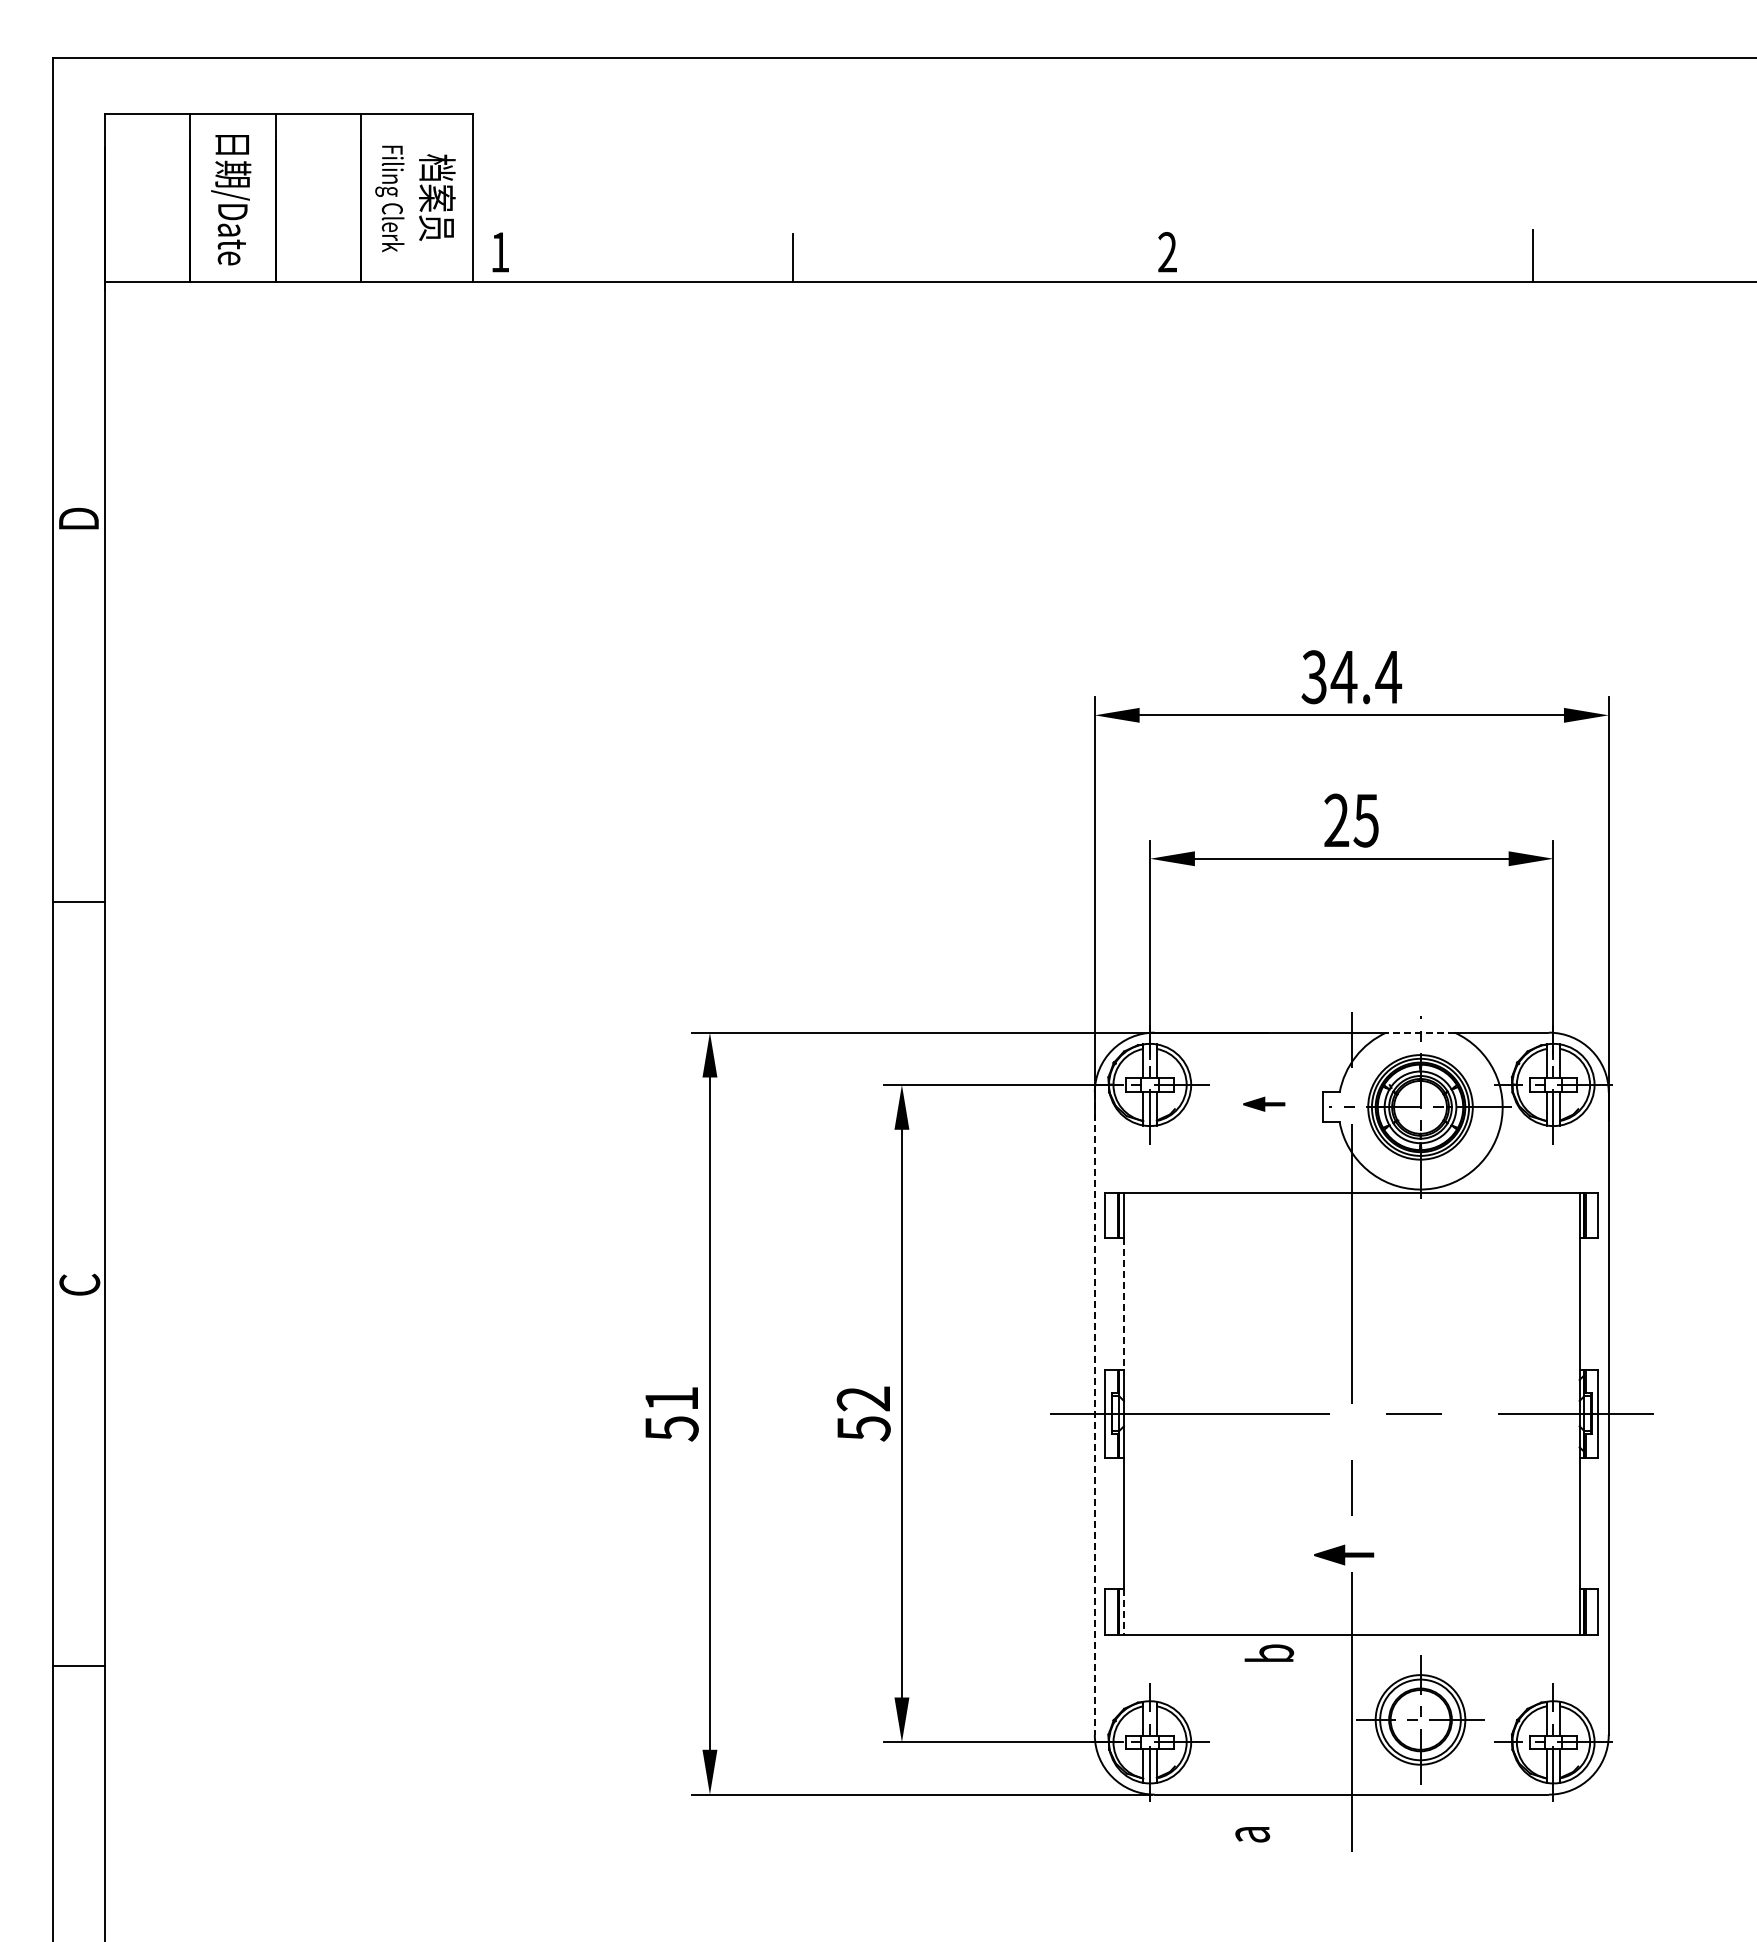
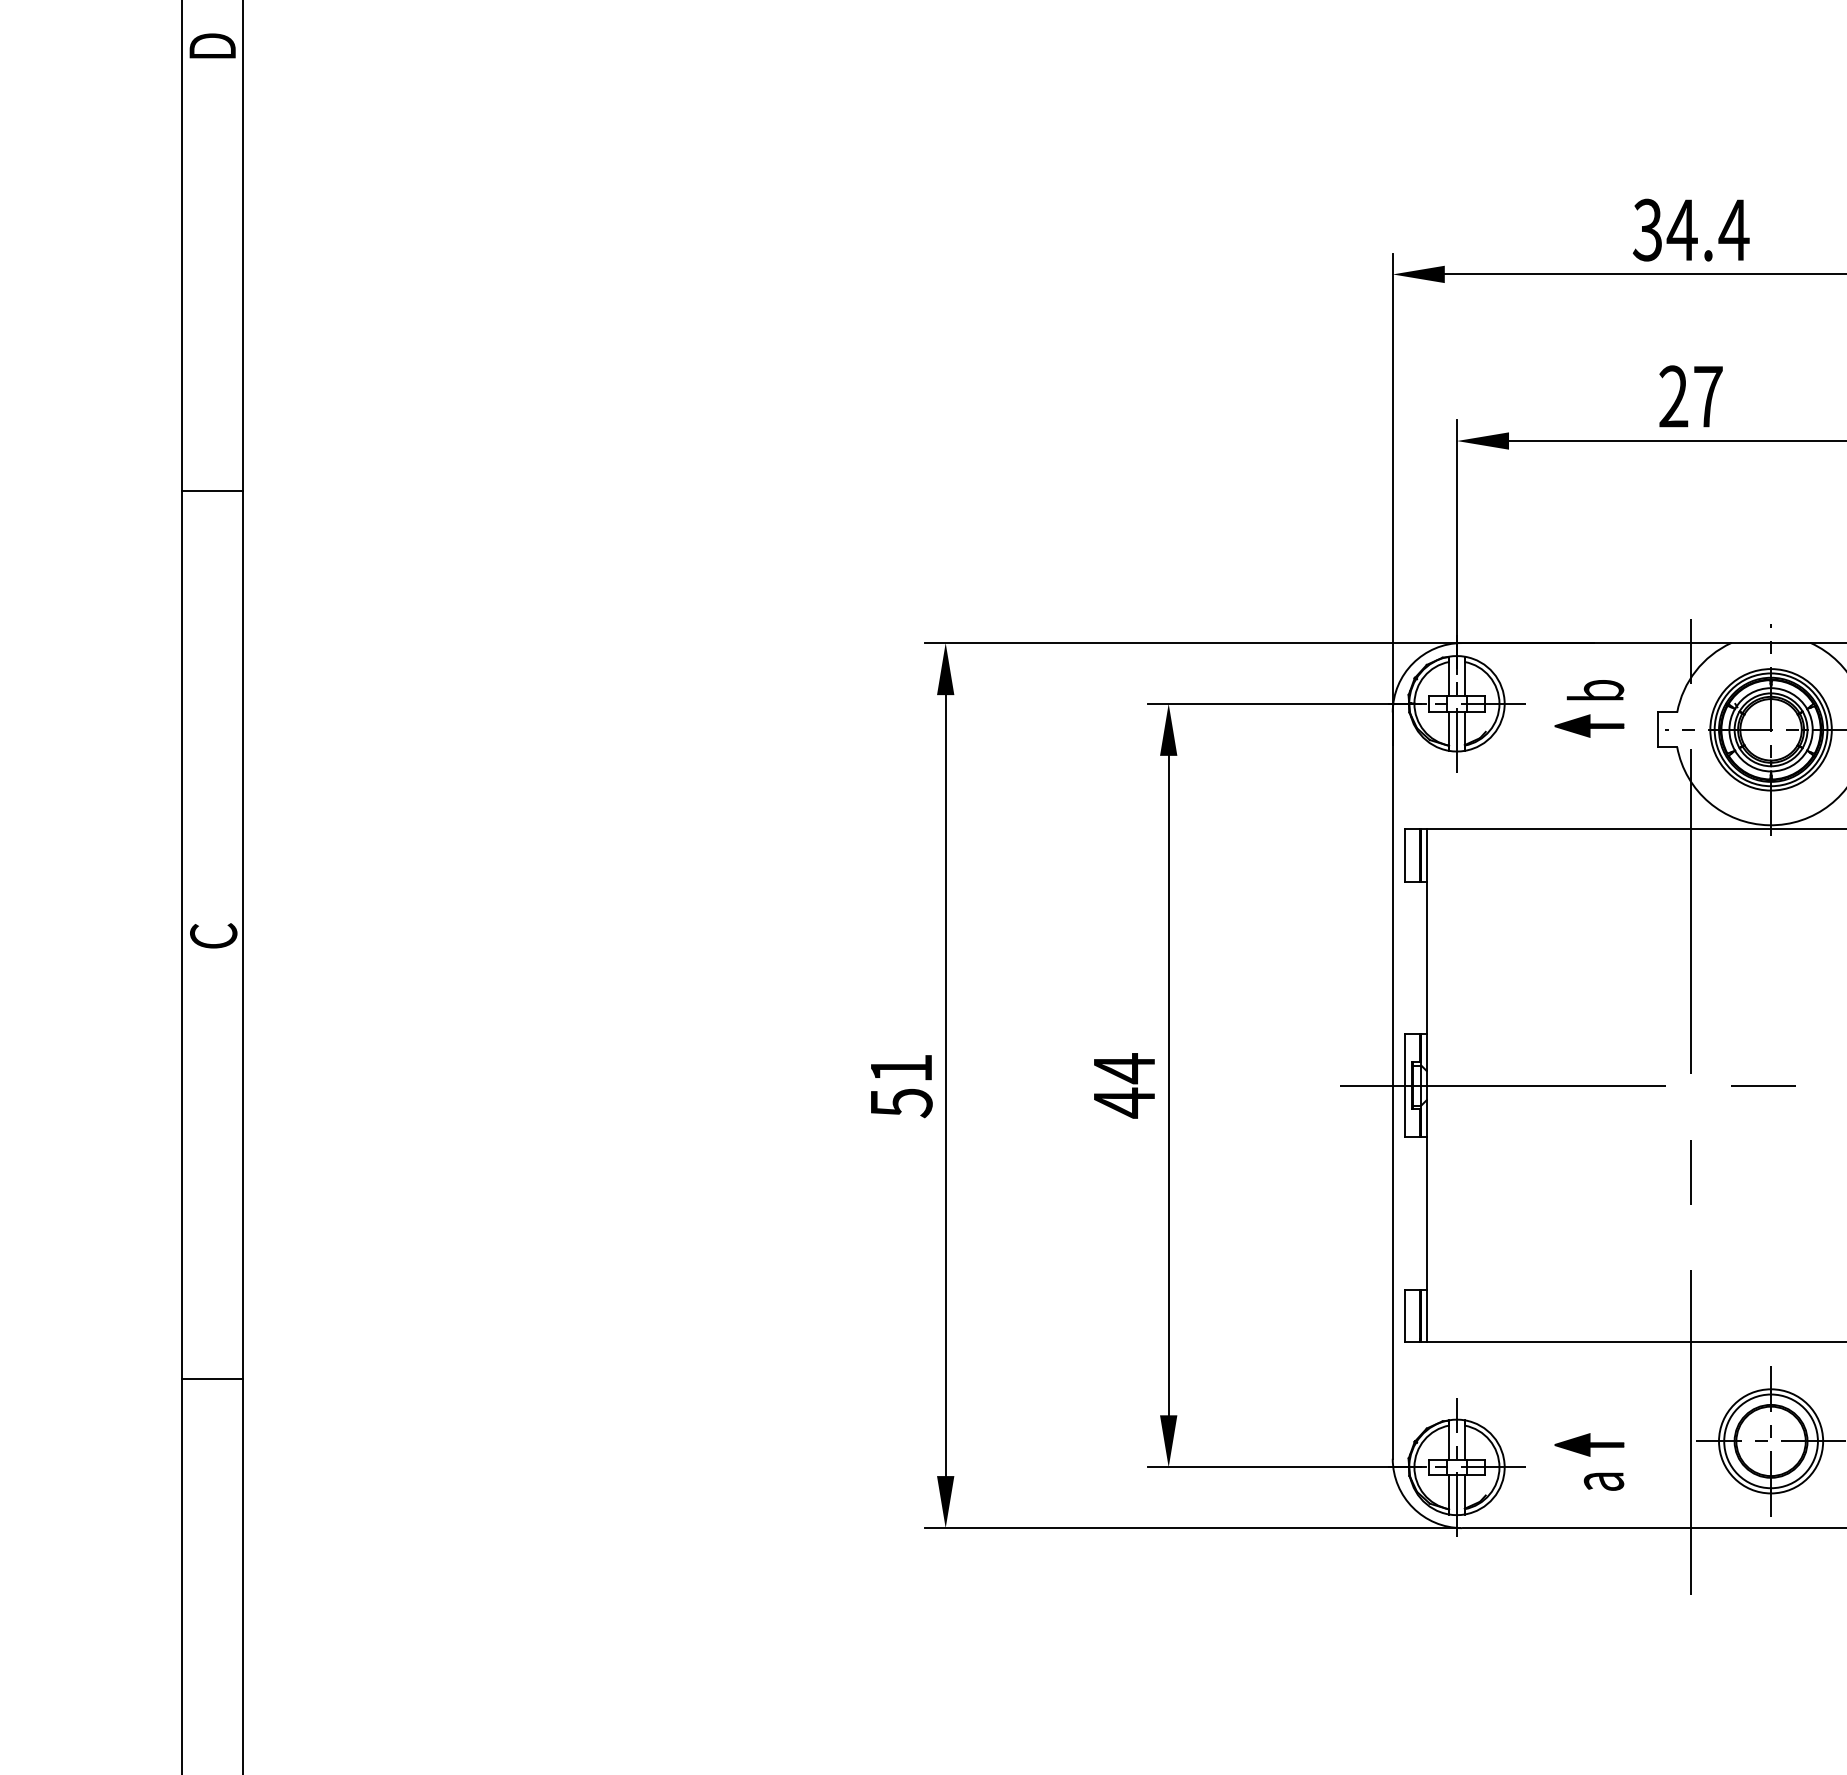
text: (1365, 820) -> (1707, 396), 25 -> 27
line: (1420, 1032) -> (1771, 642), dashed -> solid
part: (1264, 1104) -> (1589, 726), size x1.43
line: (1123, 1303) -> (1426, 957), dashed -> solid
text: (863, 1413) -> (1124, 1085), 52 -> 44
line: (1094, 1414) -> (1392, 1086), dashed -> solid
part: (1344, 1554) -> (1589, 1444), moved
line: (1123, 1611) -> (1426, 1315), dashed -> solid
text: (1269, 1652) -> (1595, 689), moved
text: (1252, 1834) -> (1603, 1481), moved

